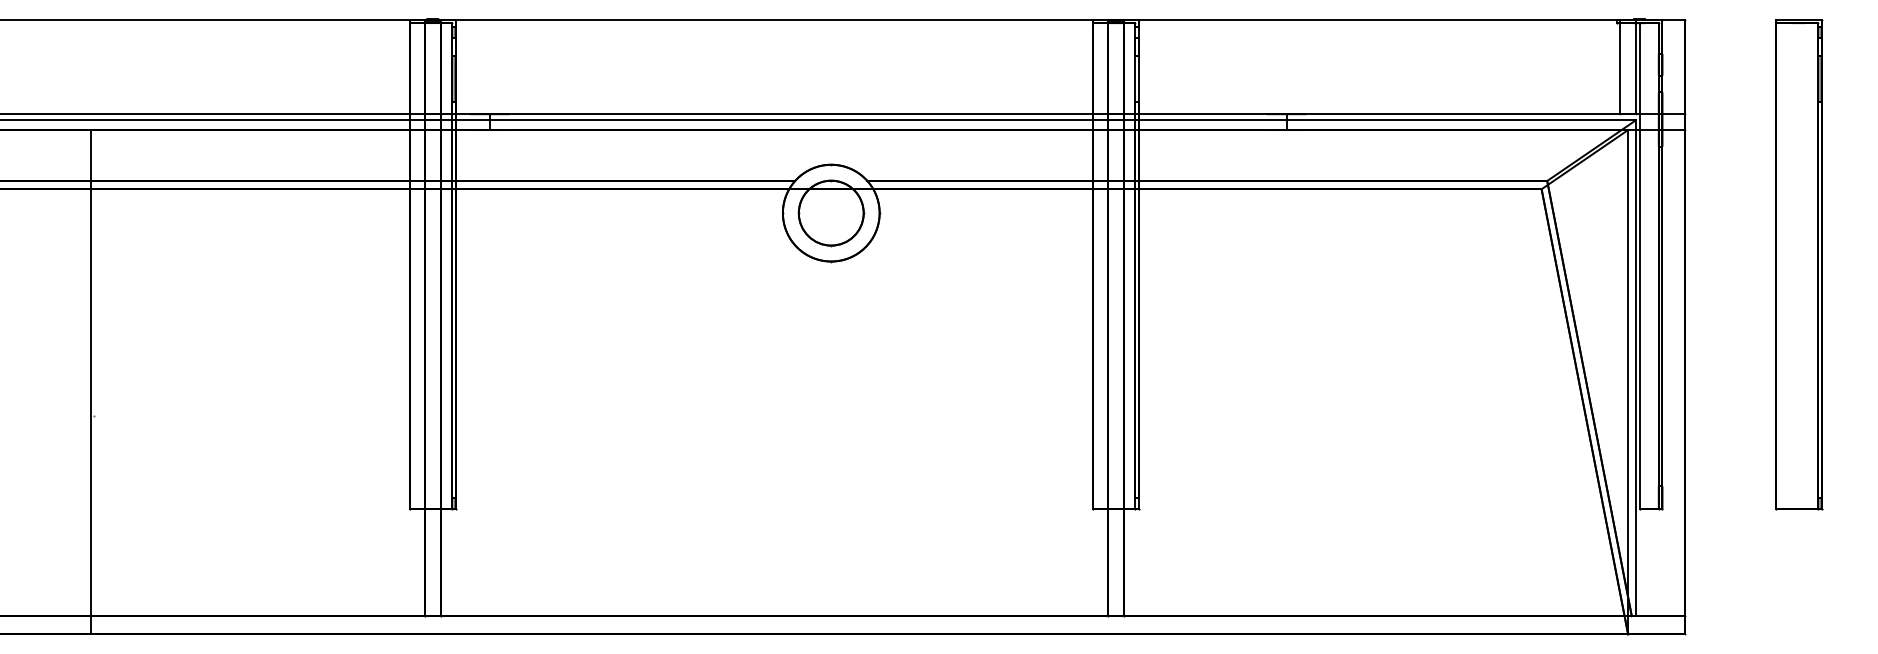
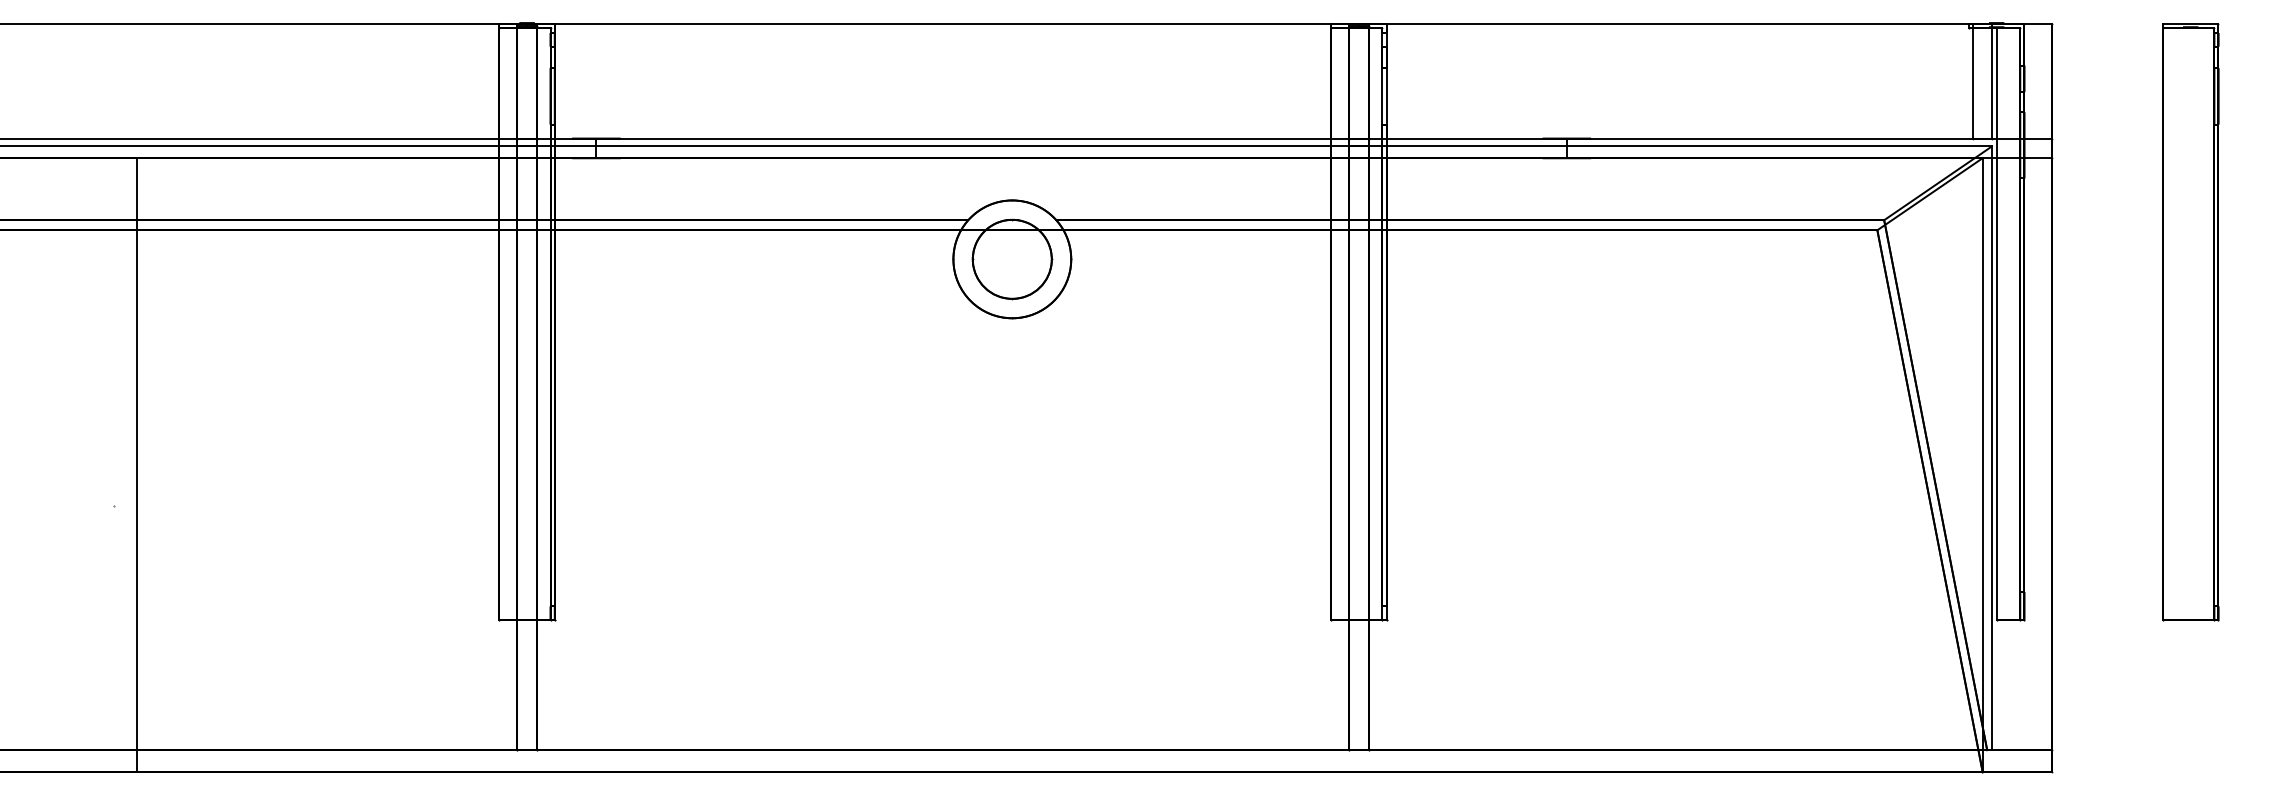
line: (91, 382) -> (136, 465), moved

